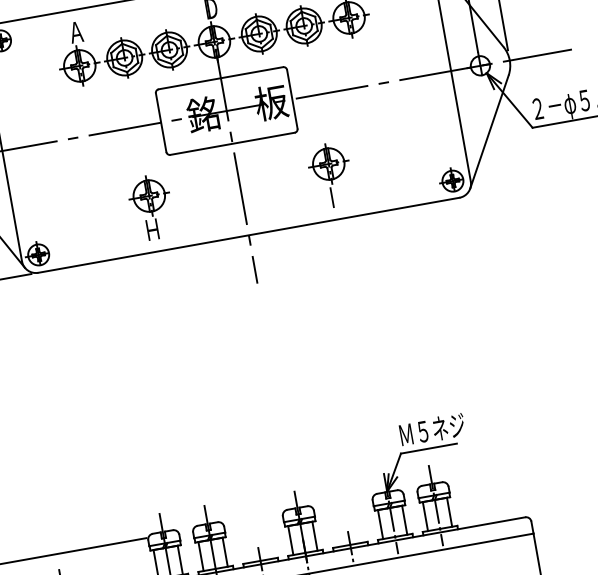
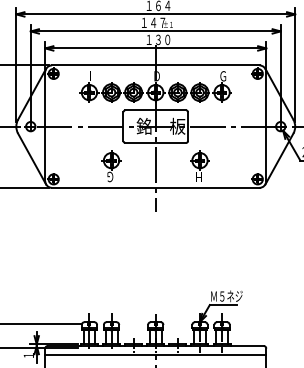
text: (76, 32) -> (90, 76), Ａ -> Ⅰ
text: (331, 196) -> (198, 176), Ⅰ -> Ｈ
text: (152, 228) -> (110, 176), Ｈ -> Ｇ

